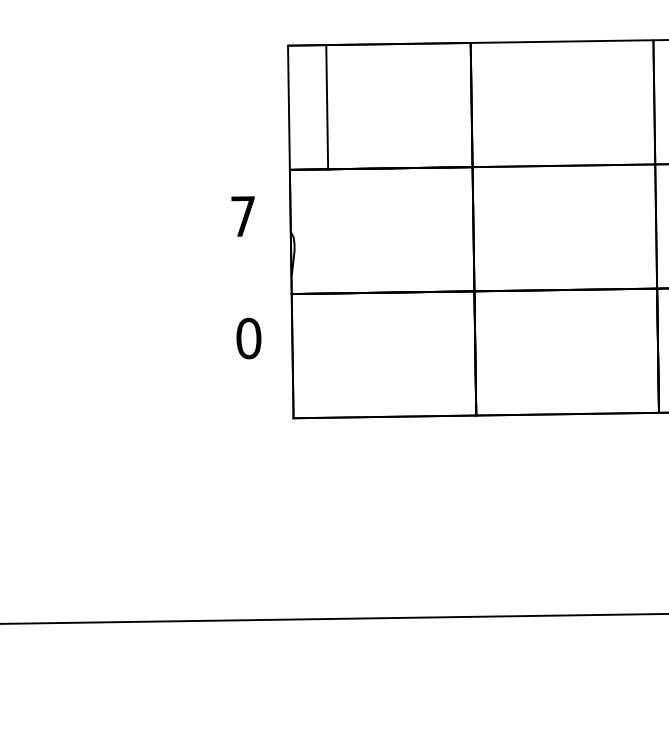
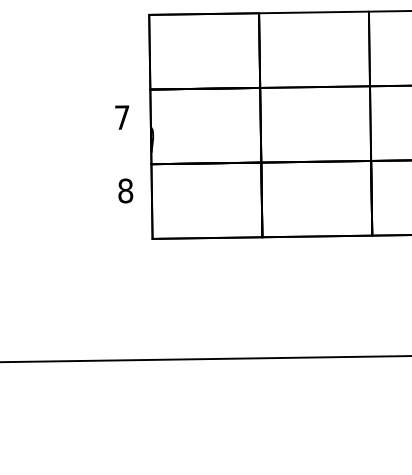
line: (326, 106) -> (149, 51), moved
text: (248, 337) -> (125, 190), 0 -> 8

